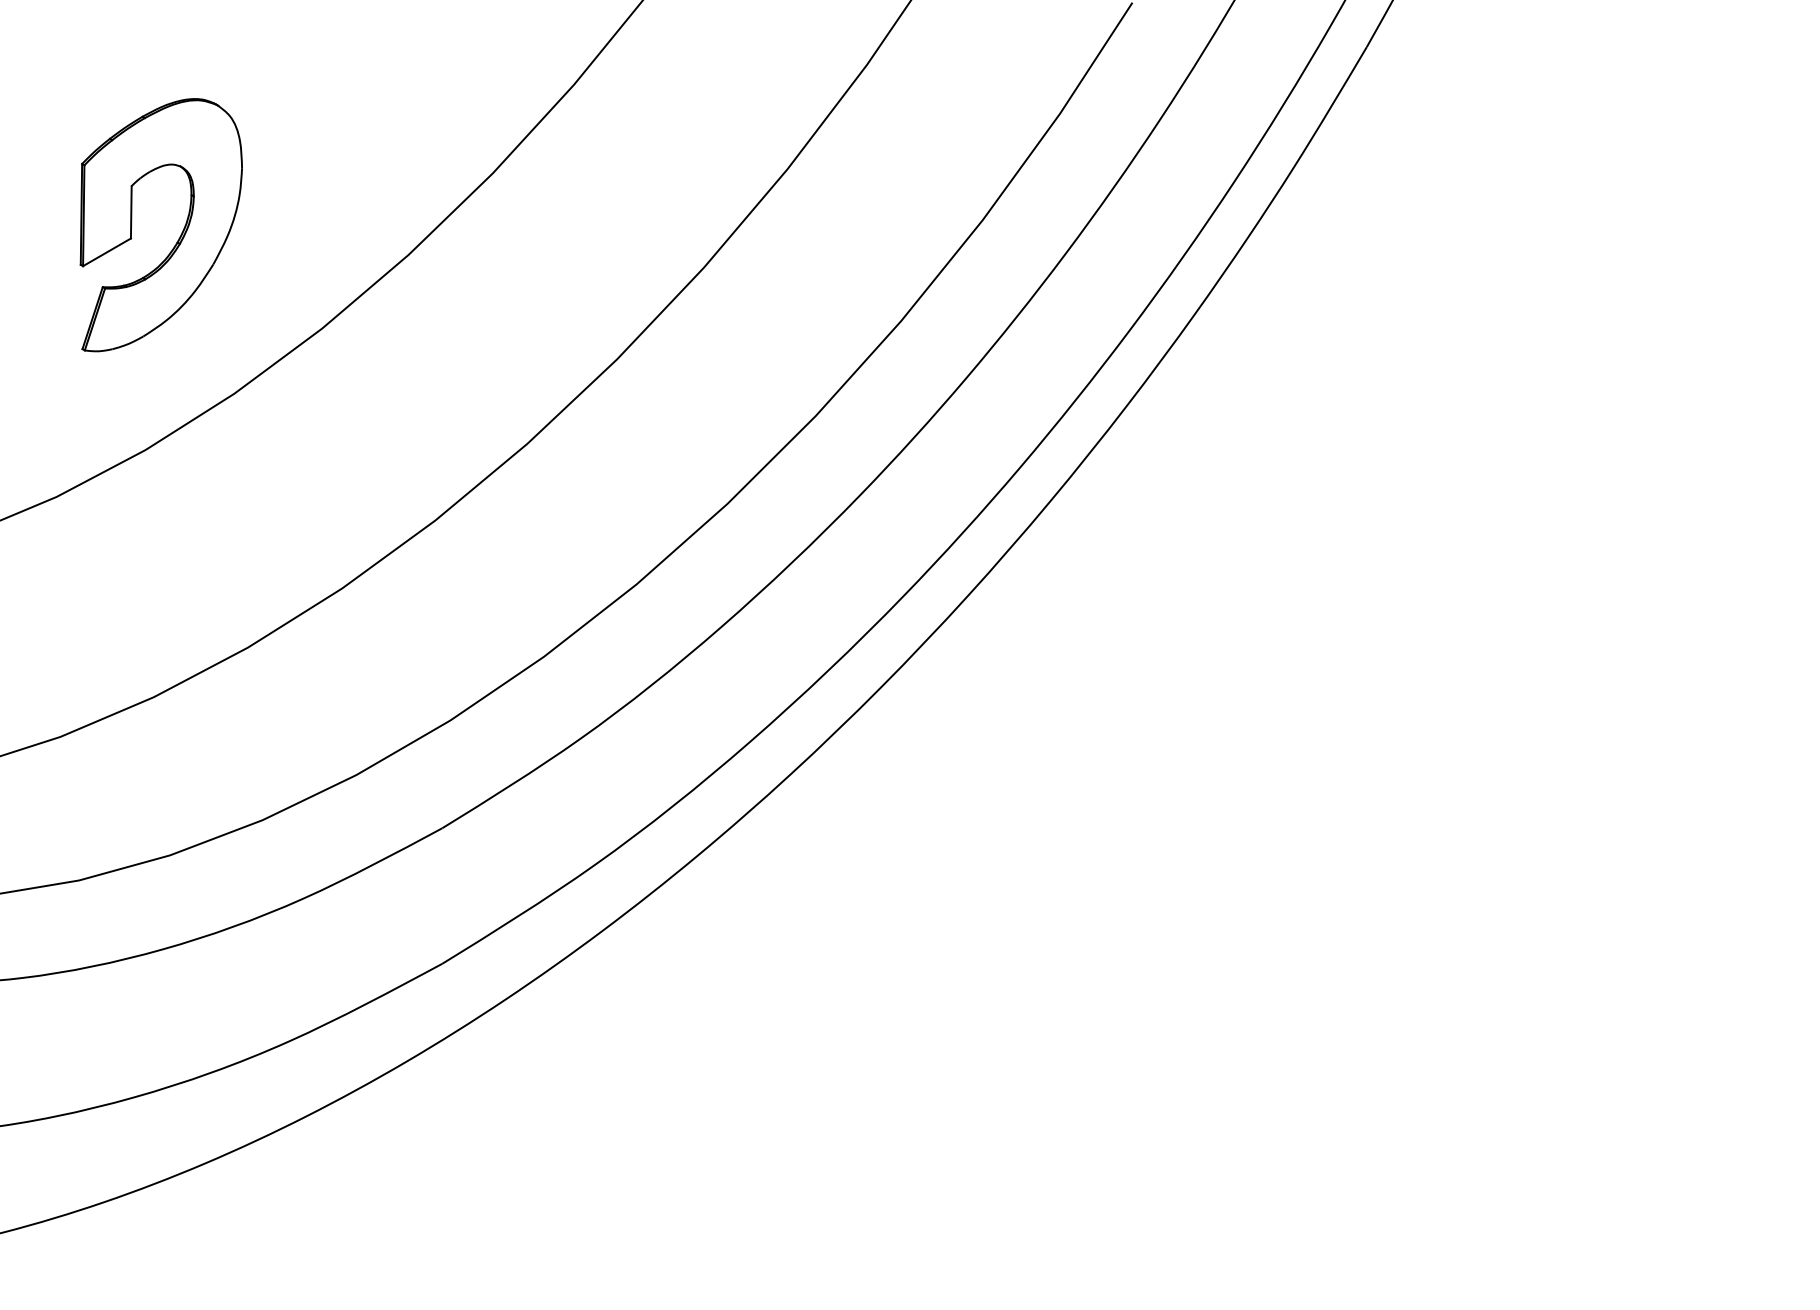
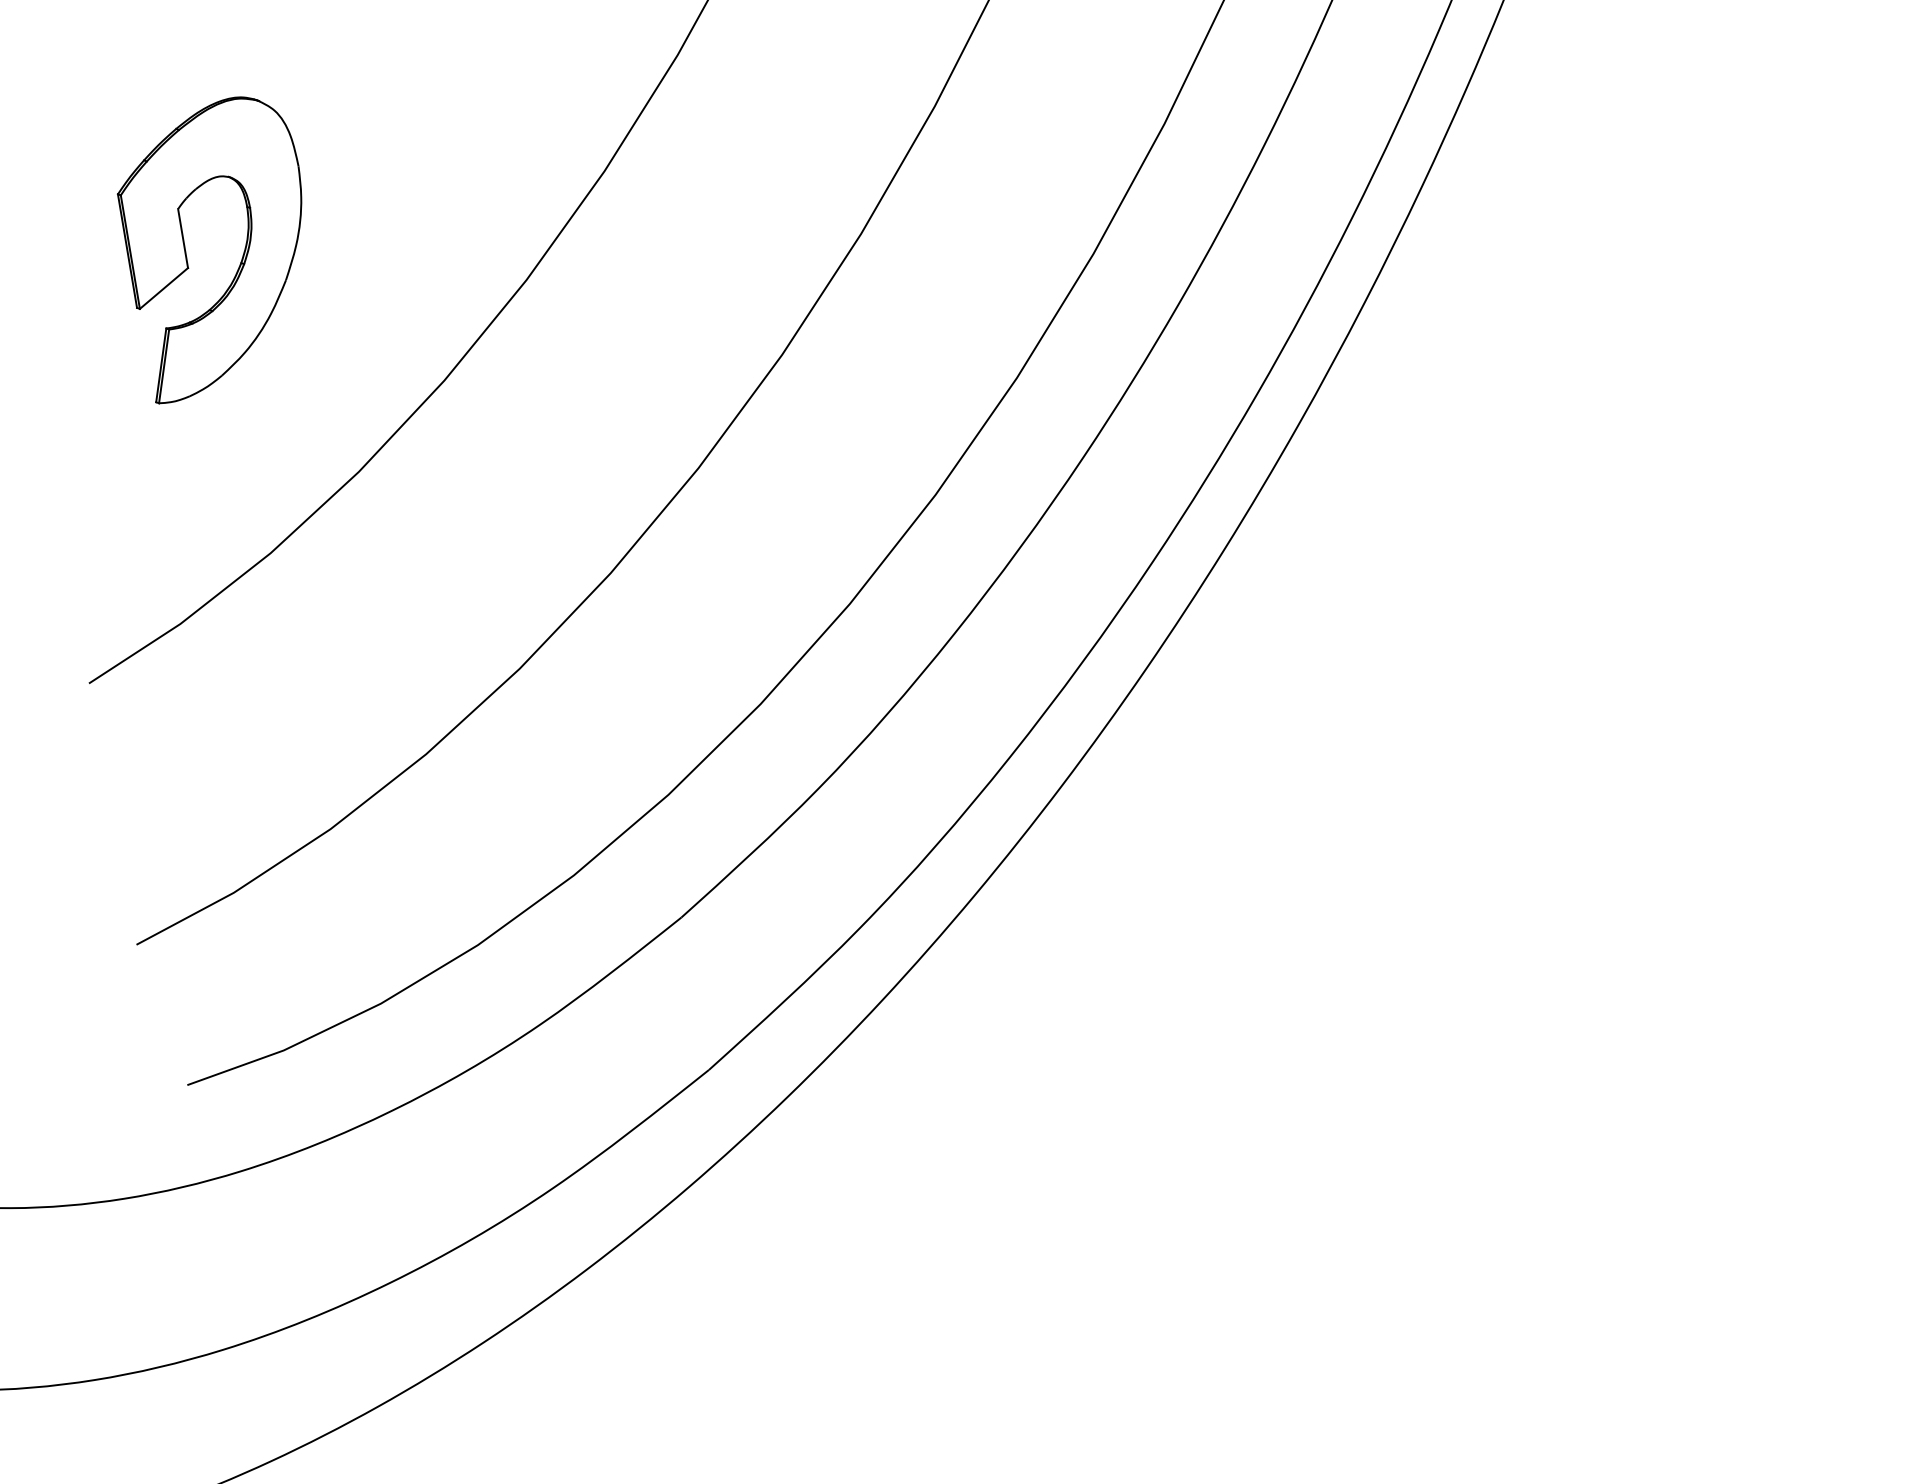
part: (180, 234) -> (242, 253), moved

